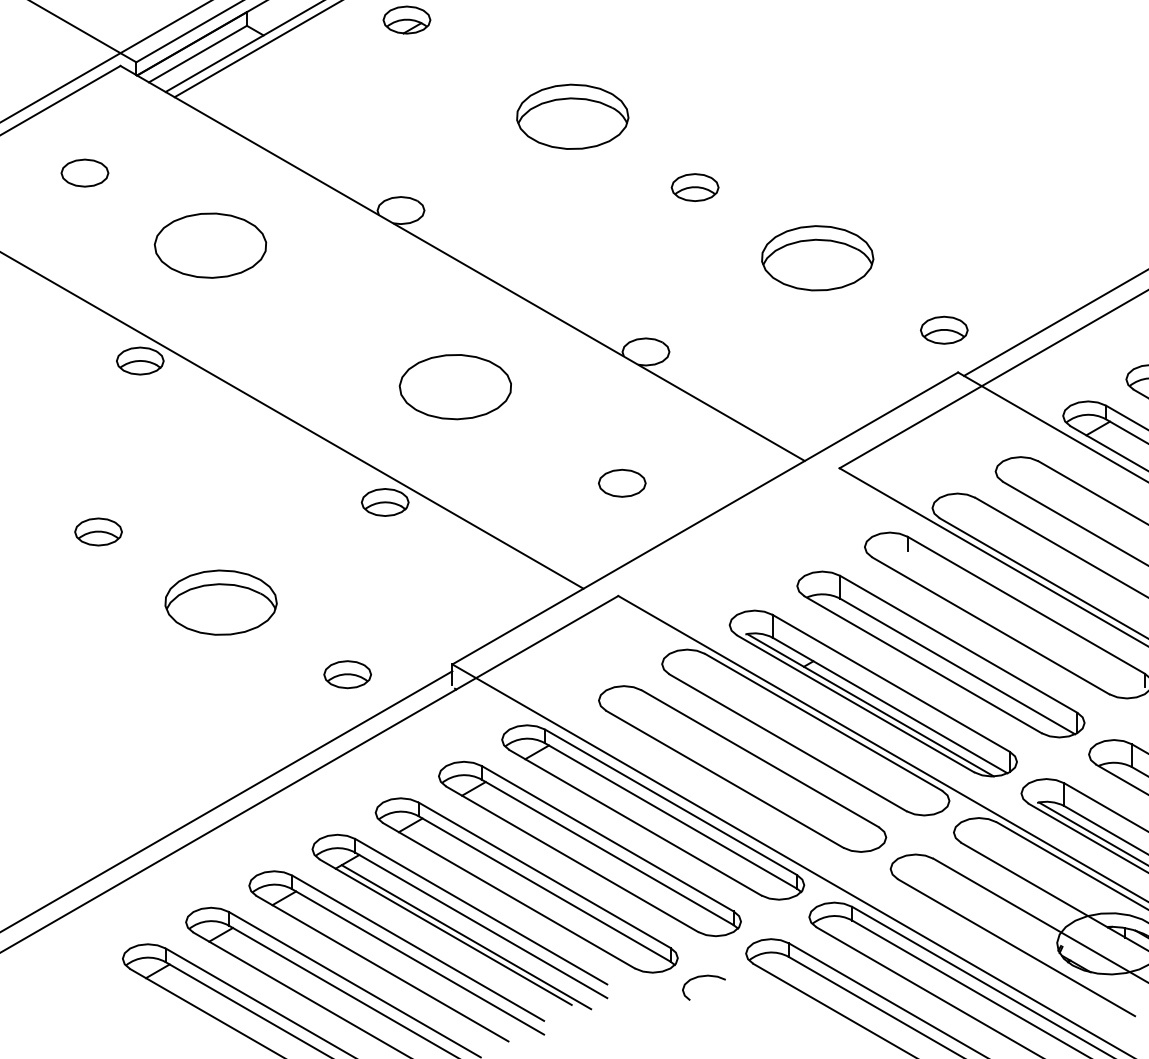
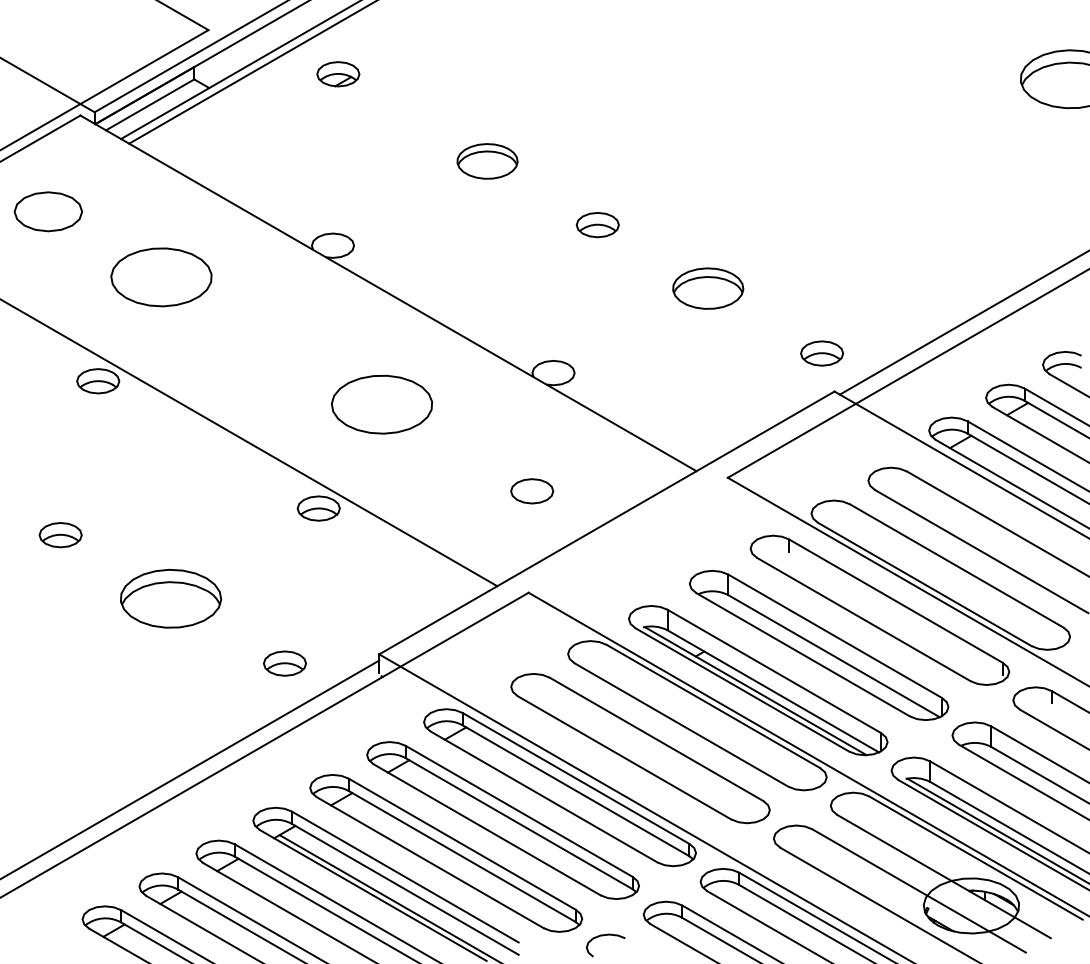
part: (572, 116) -> (487, 161), size x0.6
part: (85, 173) -> (48, 212), size x1.6
part: (818, 258) -> (708, 288), size x0.7

